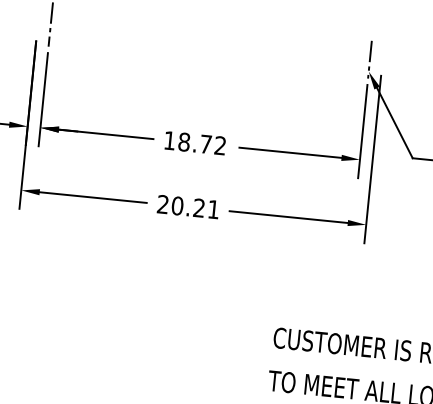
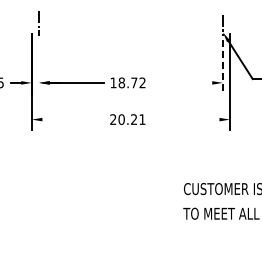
line: (43, 99) -> (39, 66), removed
line: (362, 131) -> (222, 66), solid -> dashed
line: (289, 152) -> (182, 82), removed
line: (92, 197) -> (72, 119), removed
line: (288, 216) -> (185, 119), removed

